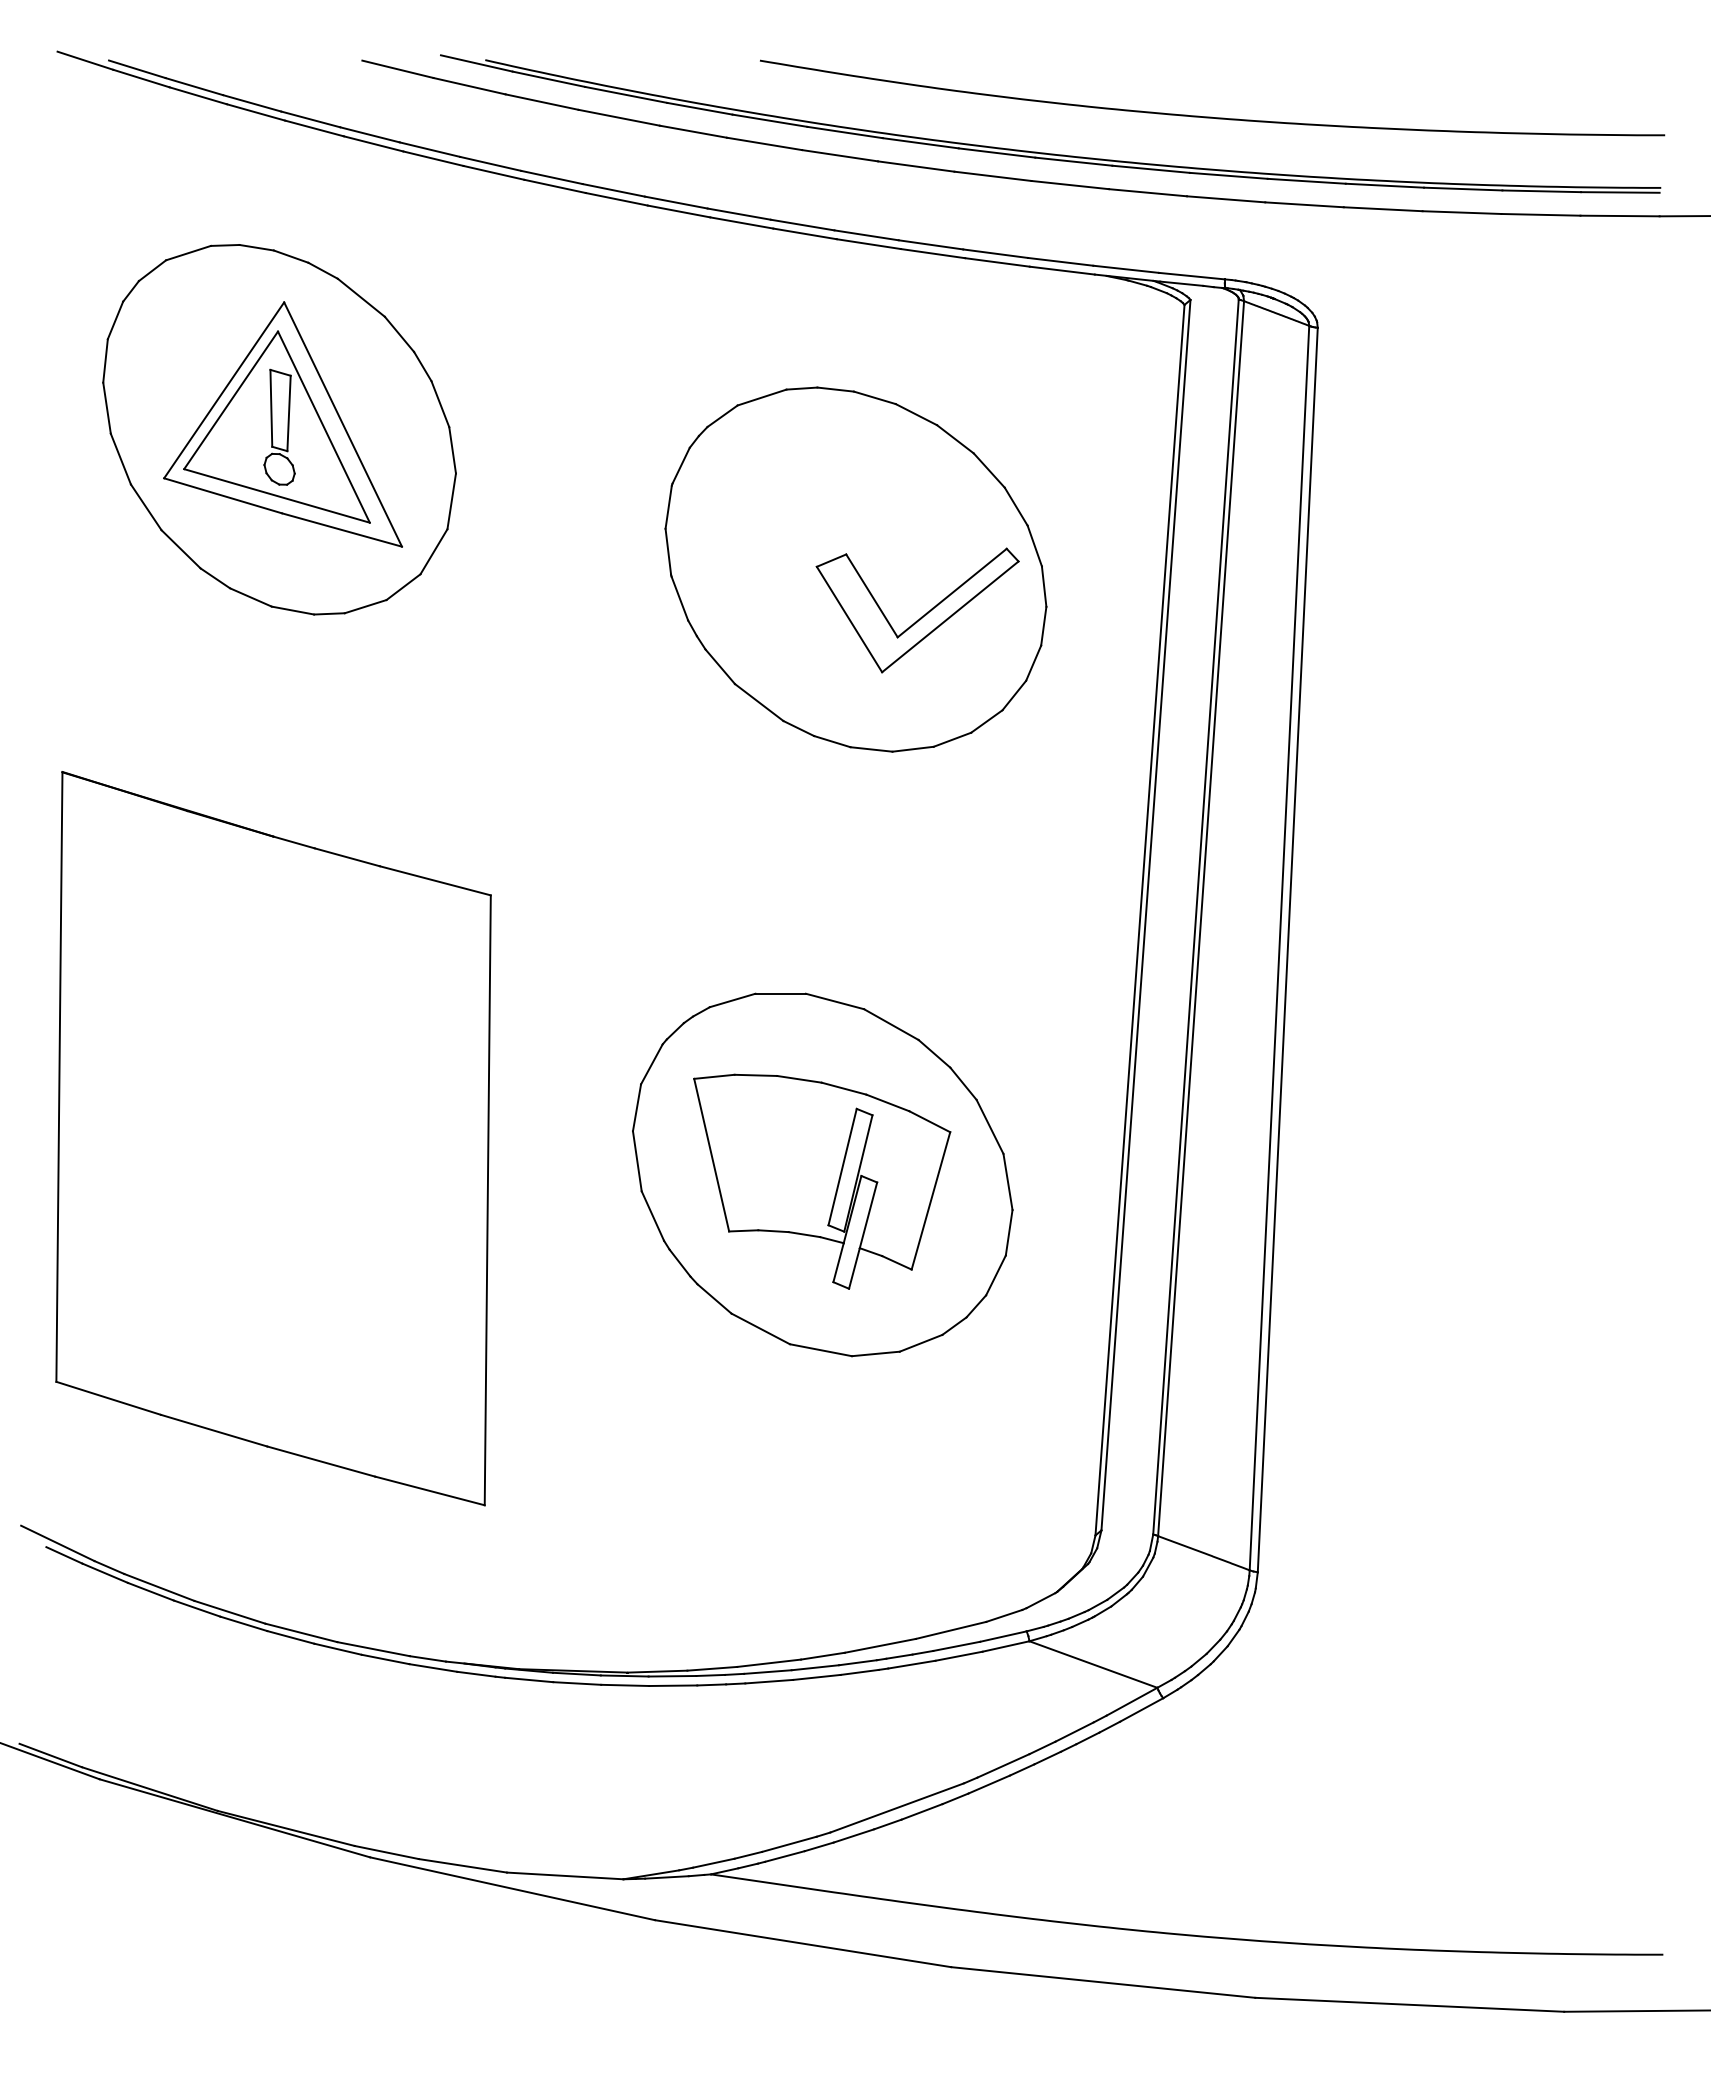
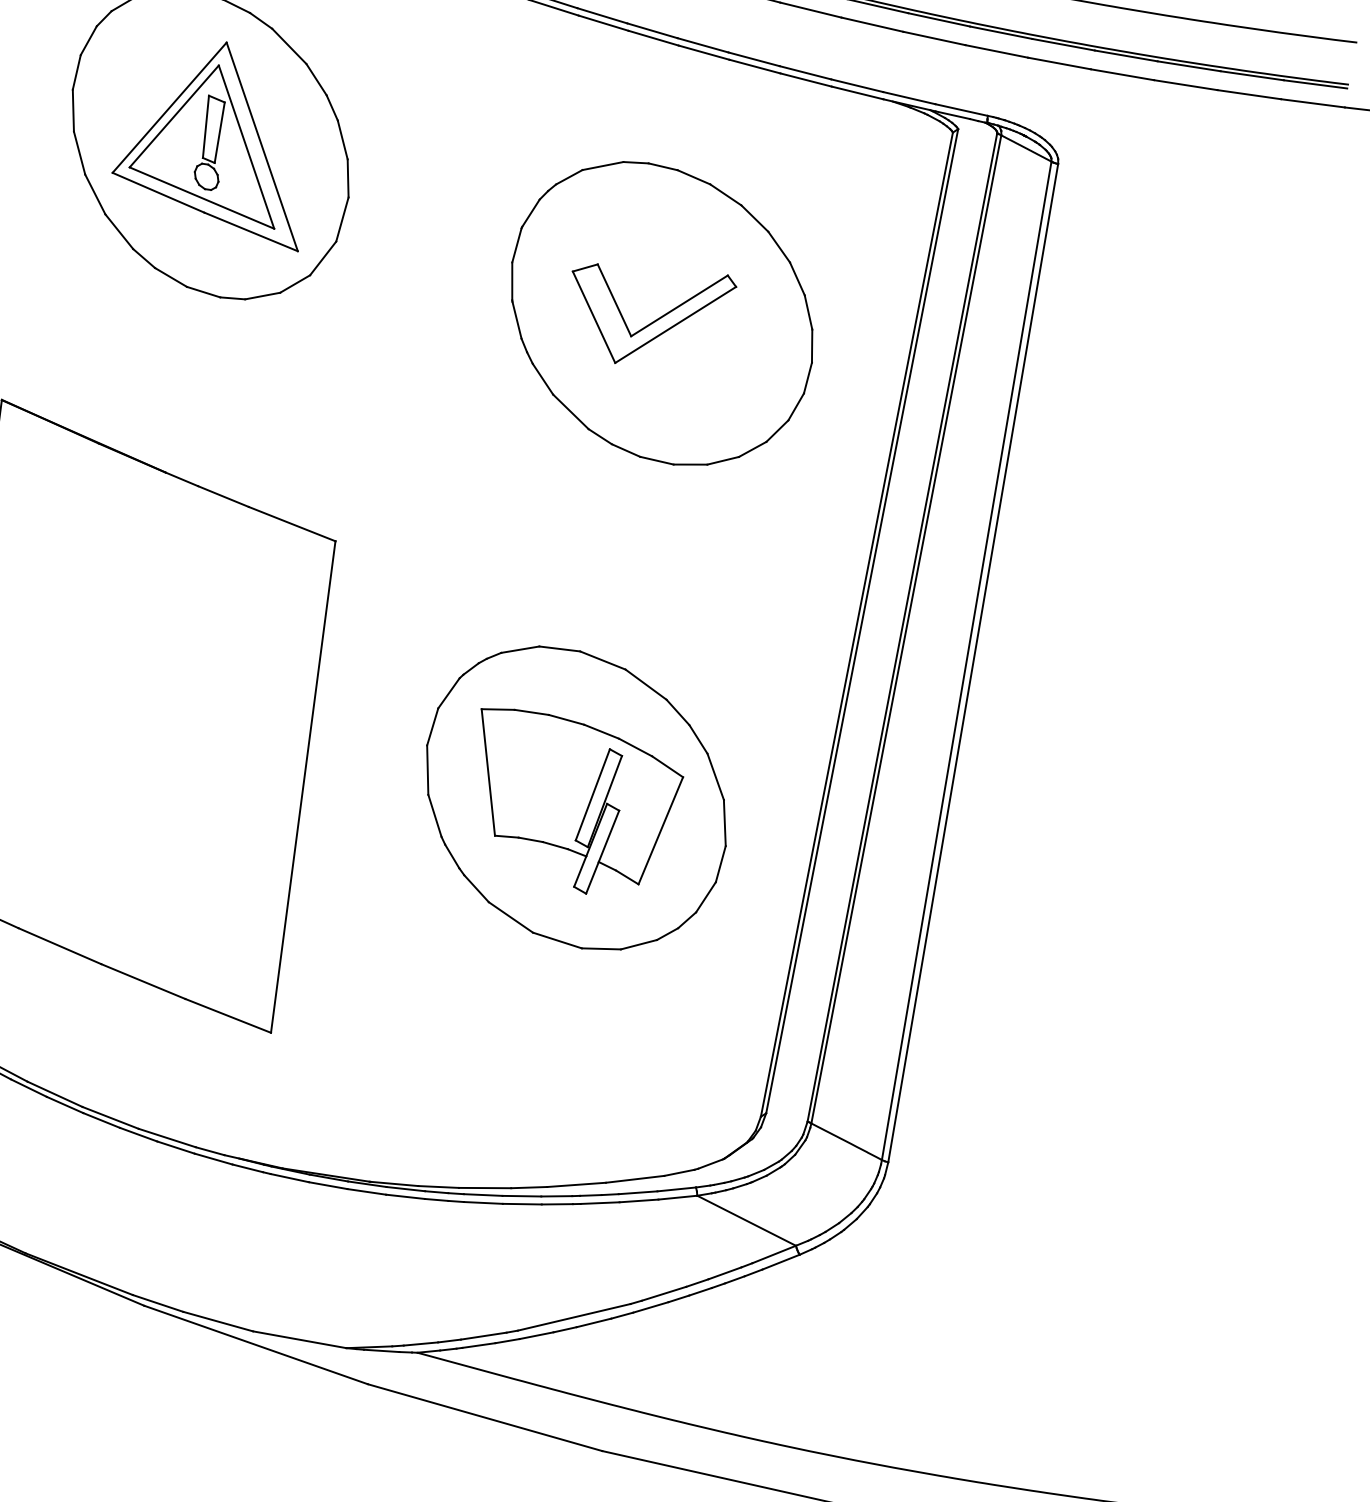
part: (922, 615) -> (653, 321), moved

